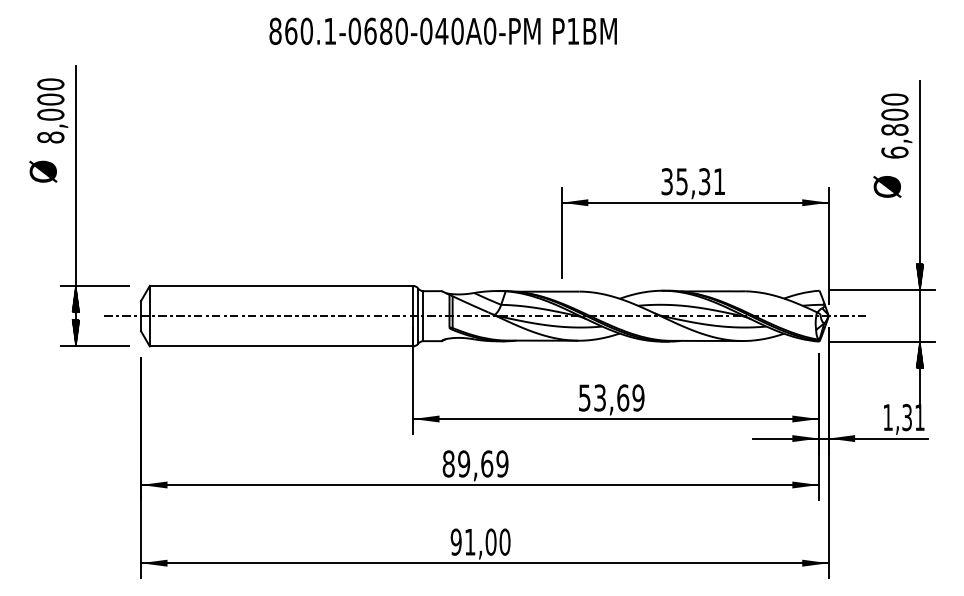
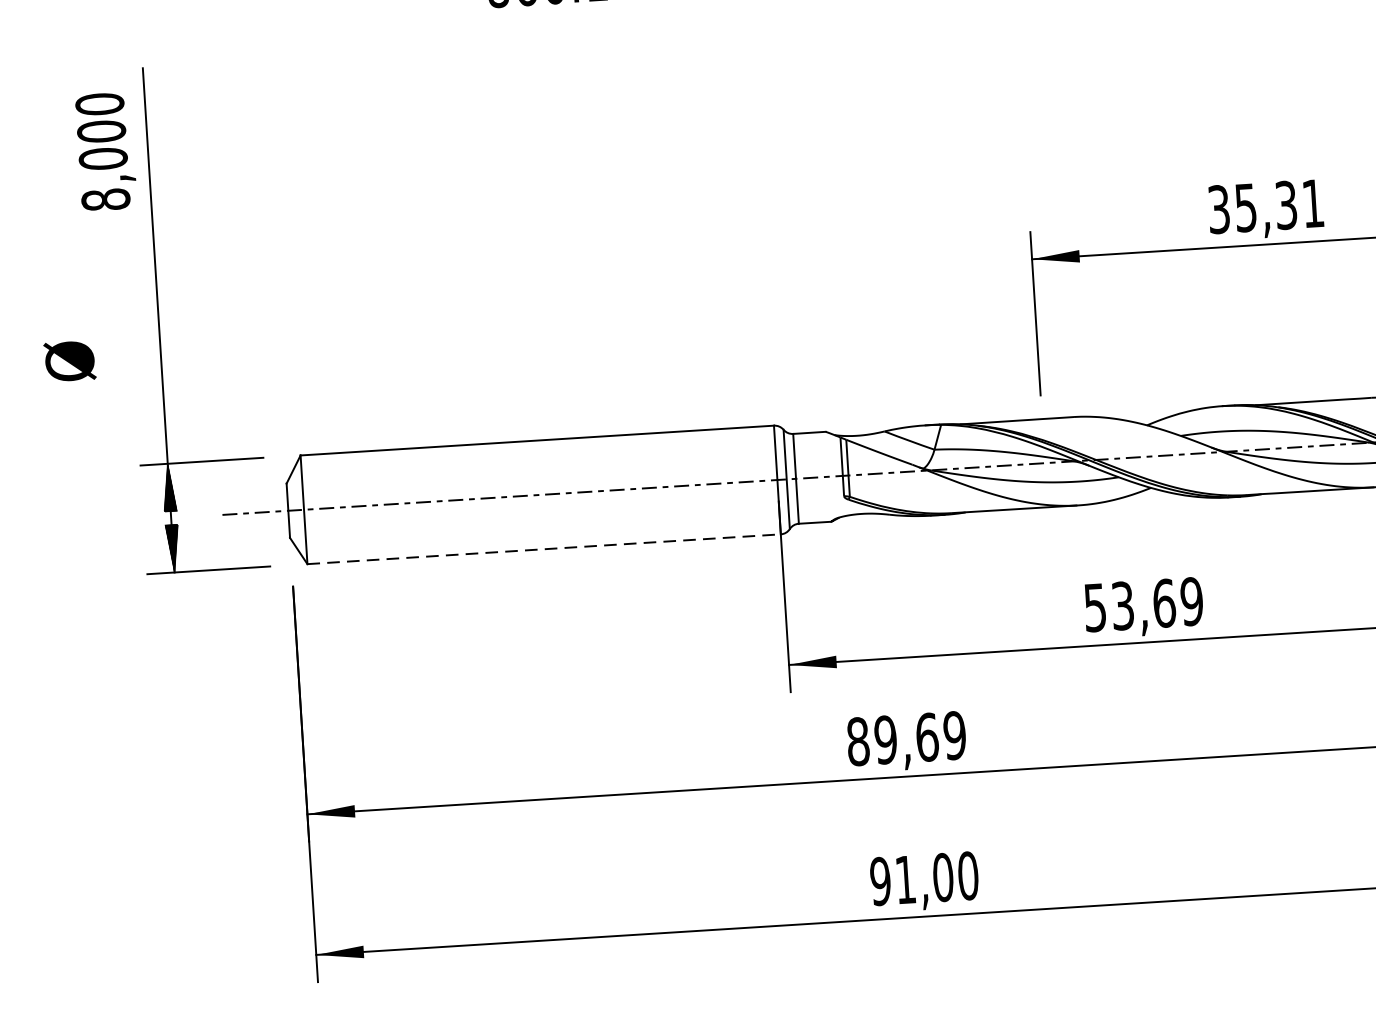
text: (43, 171) -> (70, 360), moved
line: (281, 346) -> (544, 549), solid -> dashed

